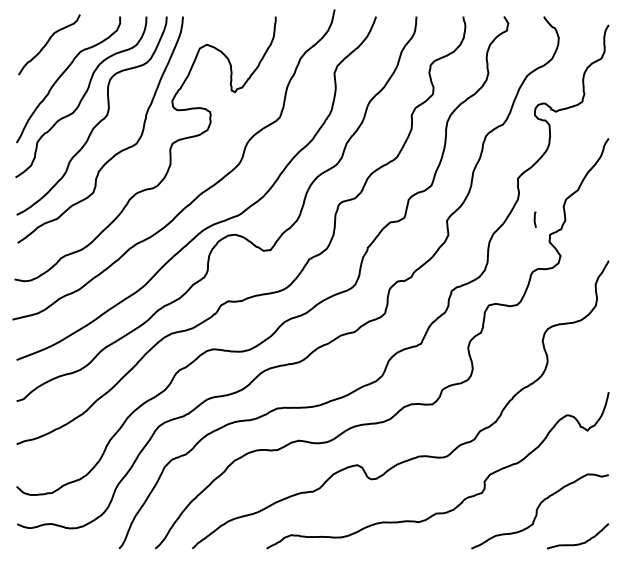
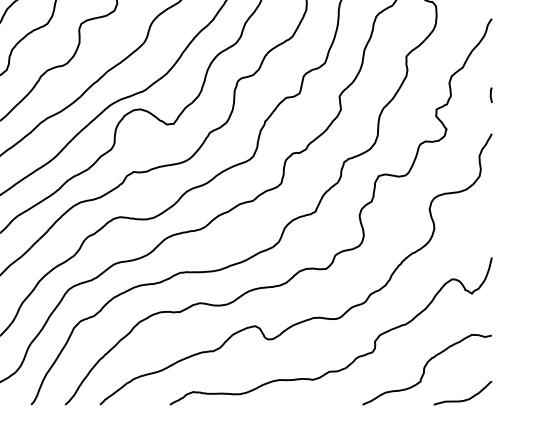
line: (534, 219) -> (490, 95), moved

